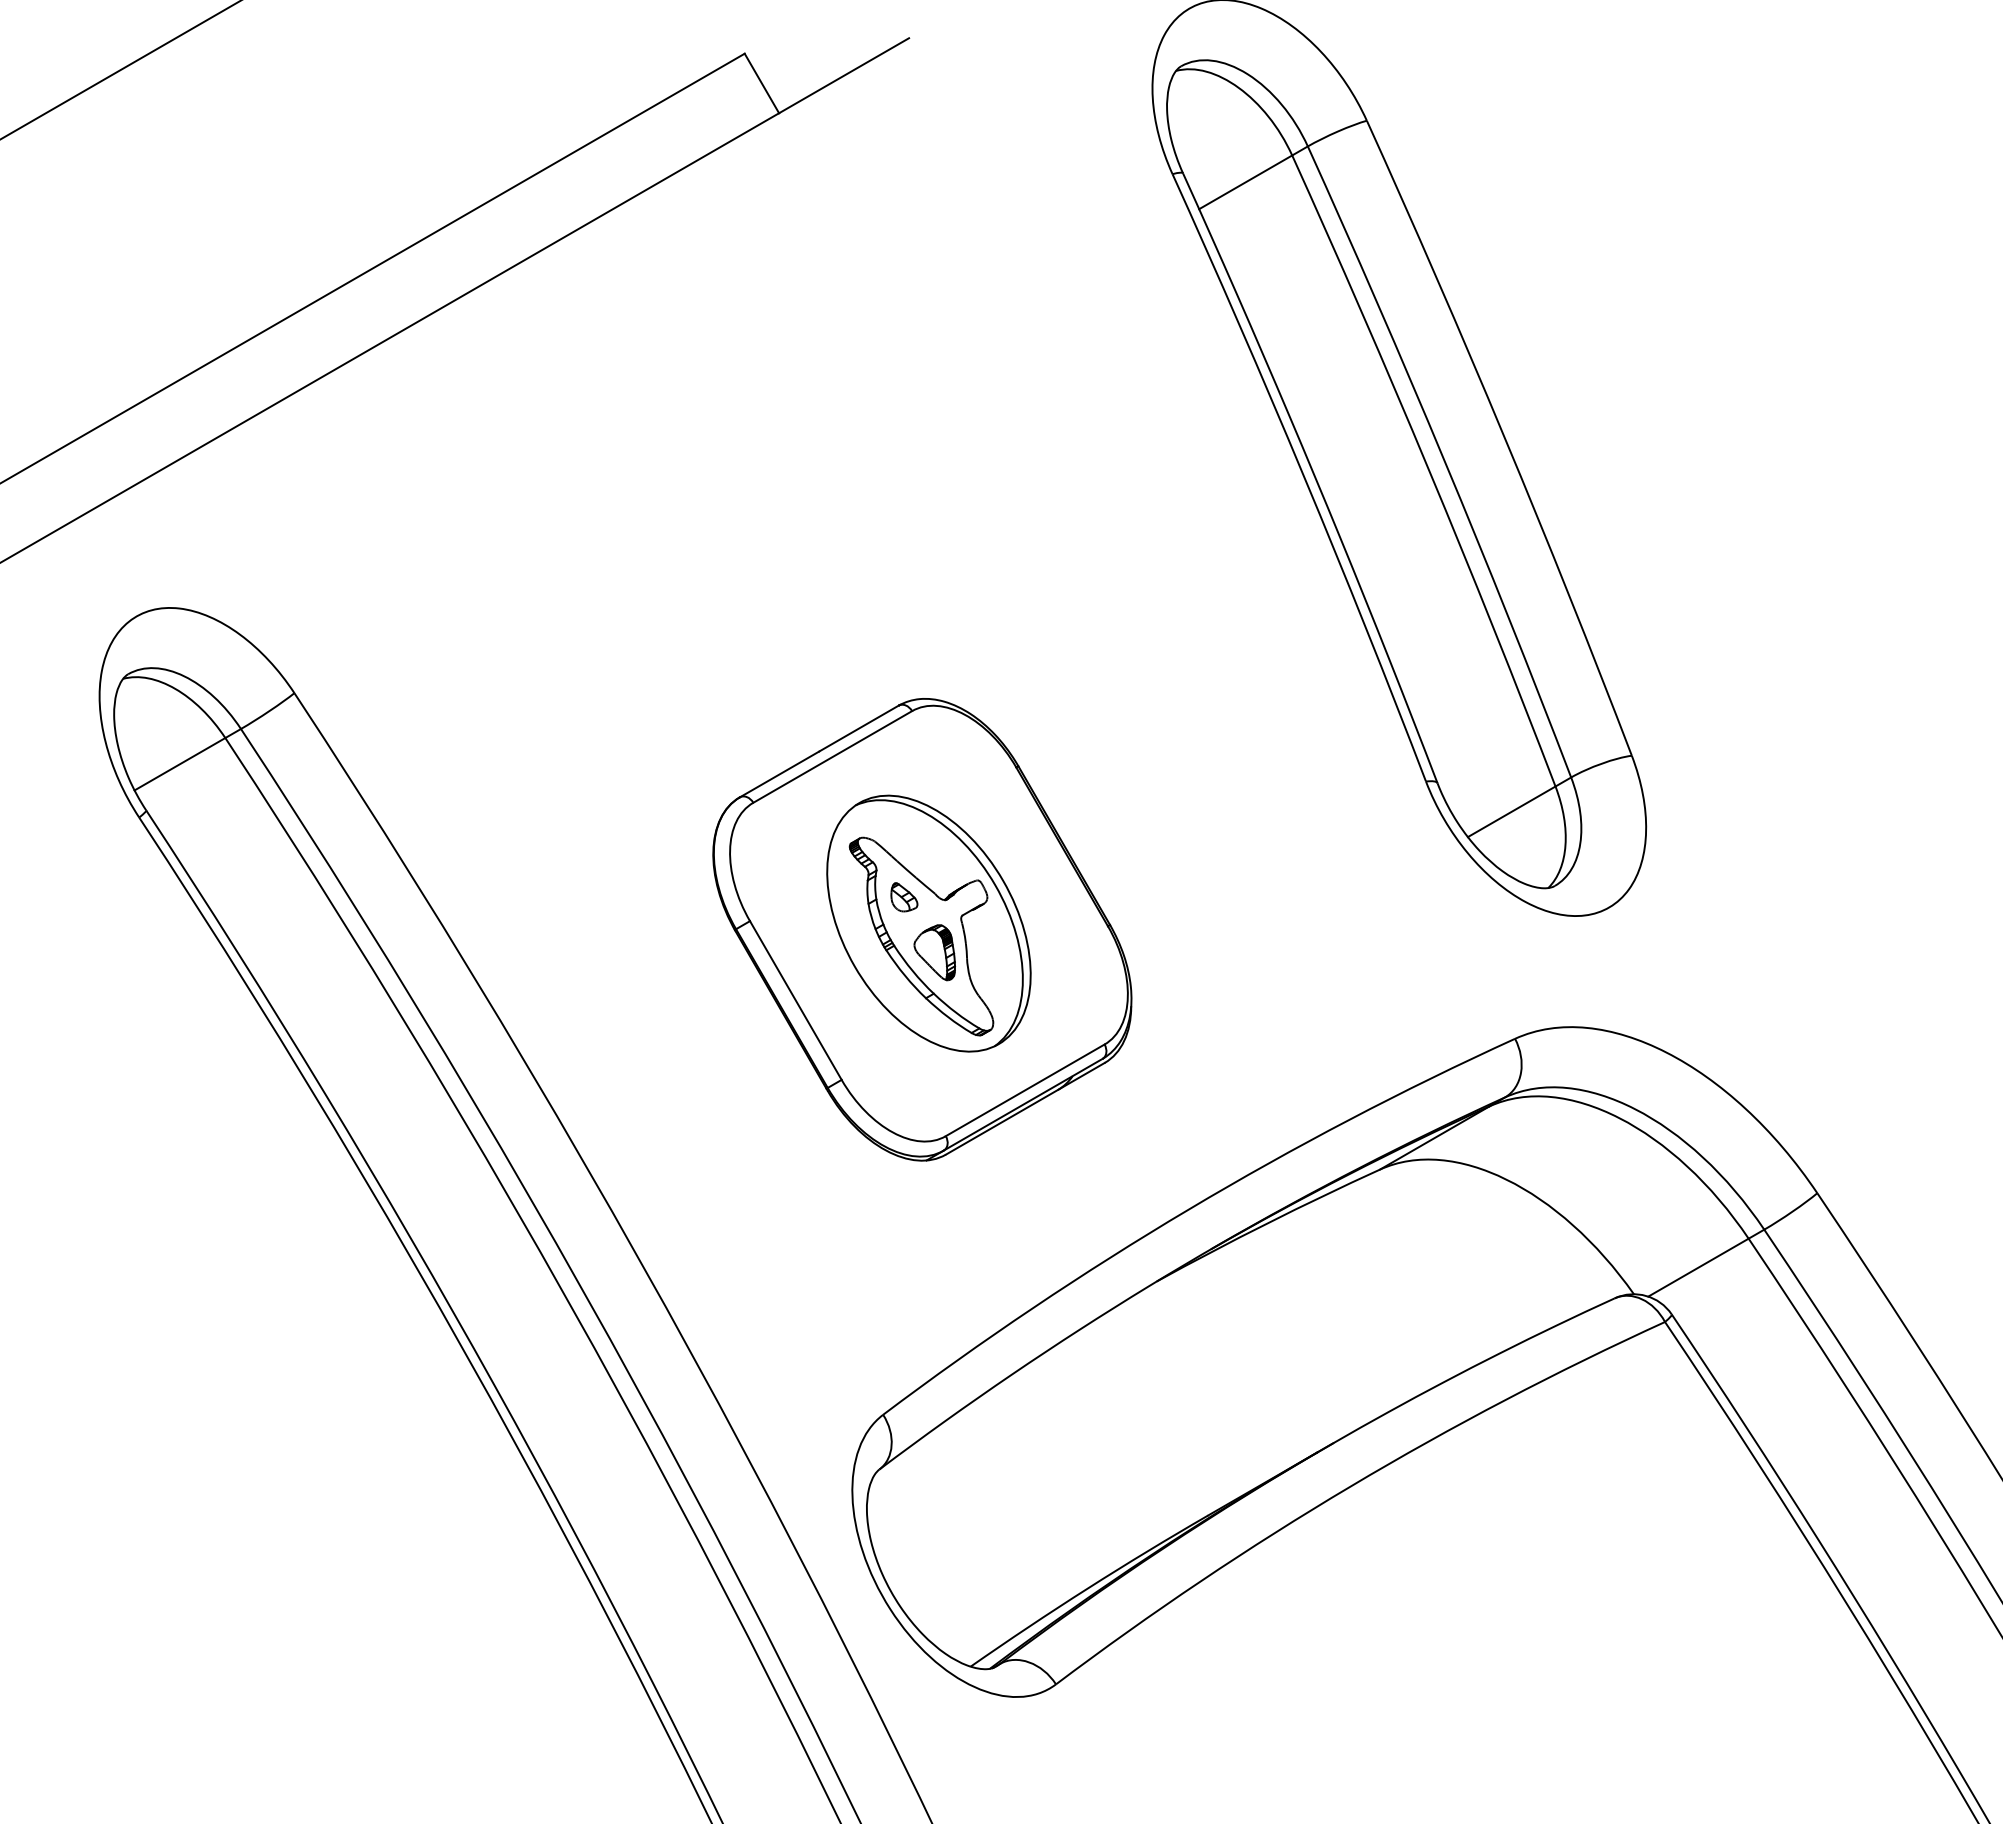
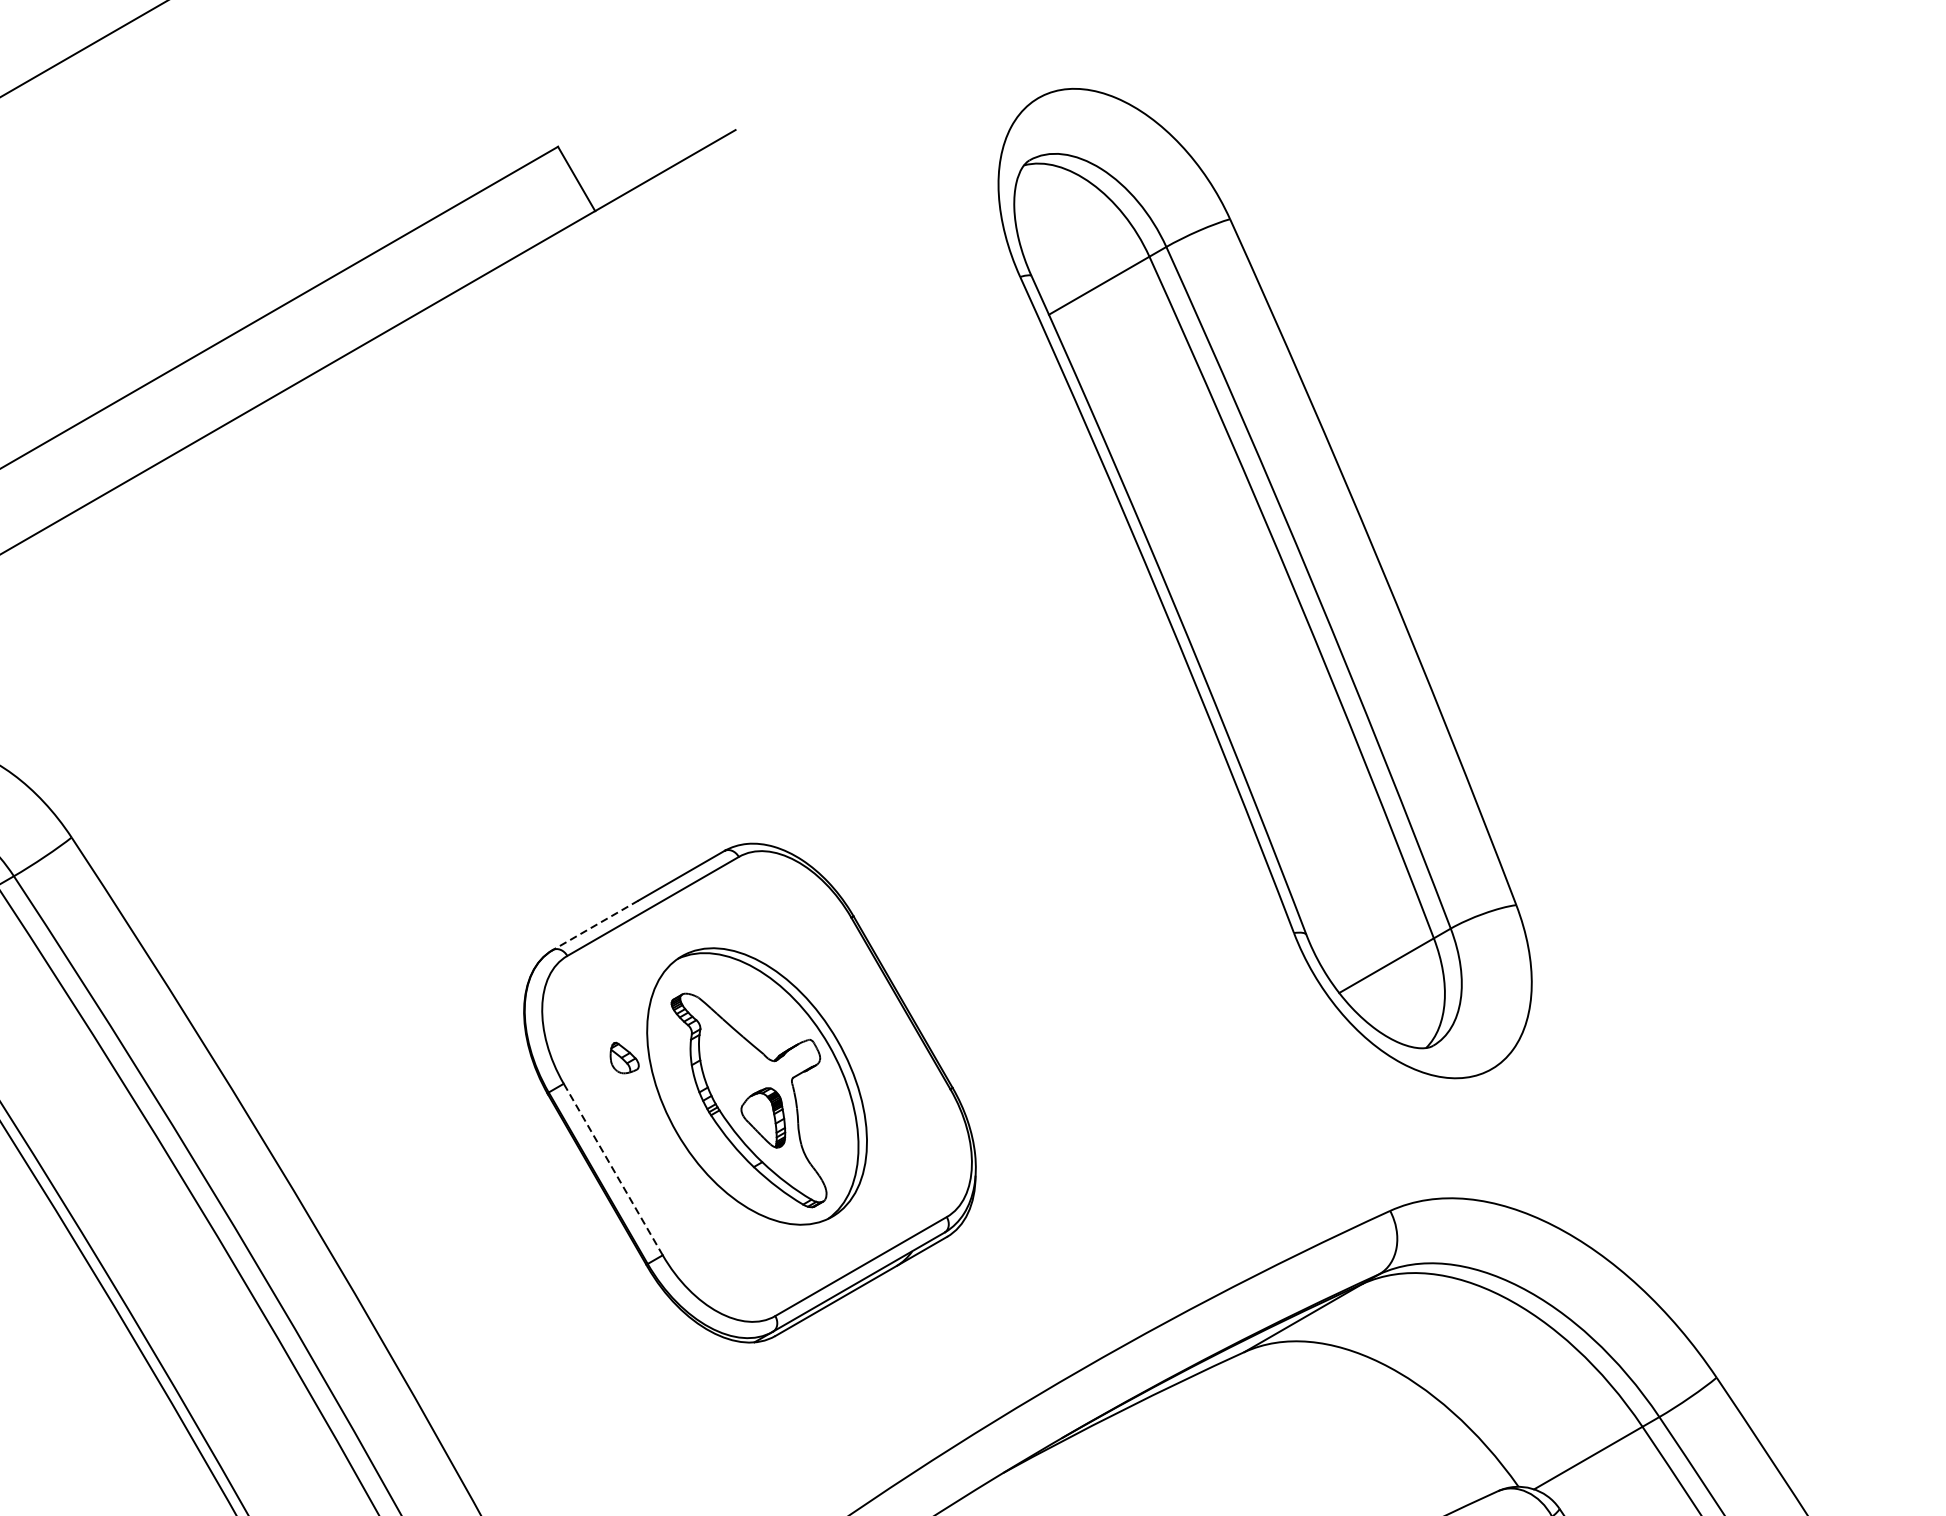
line: (779, 774) -> (595, 925), solid -> dashed
part: (904, 897) -> (624, 1058), moved
line: (795, 1000) -> (612, 1169), solid -> dashed

